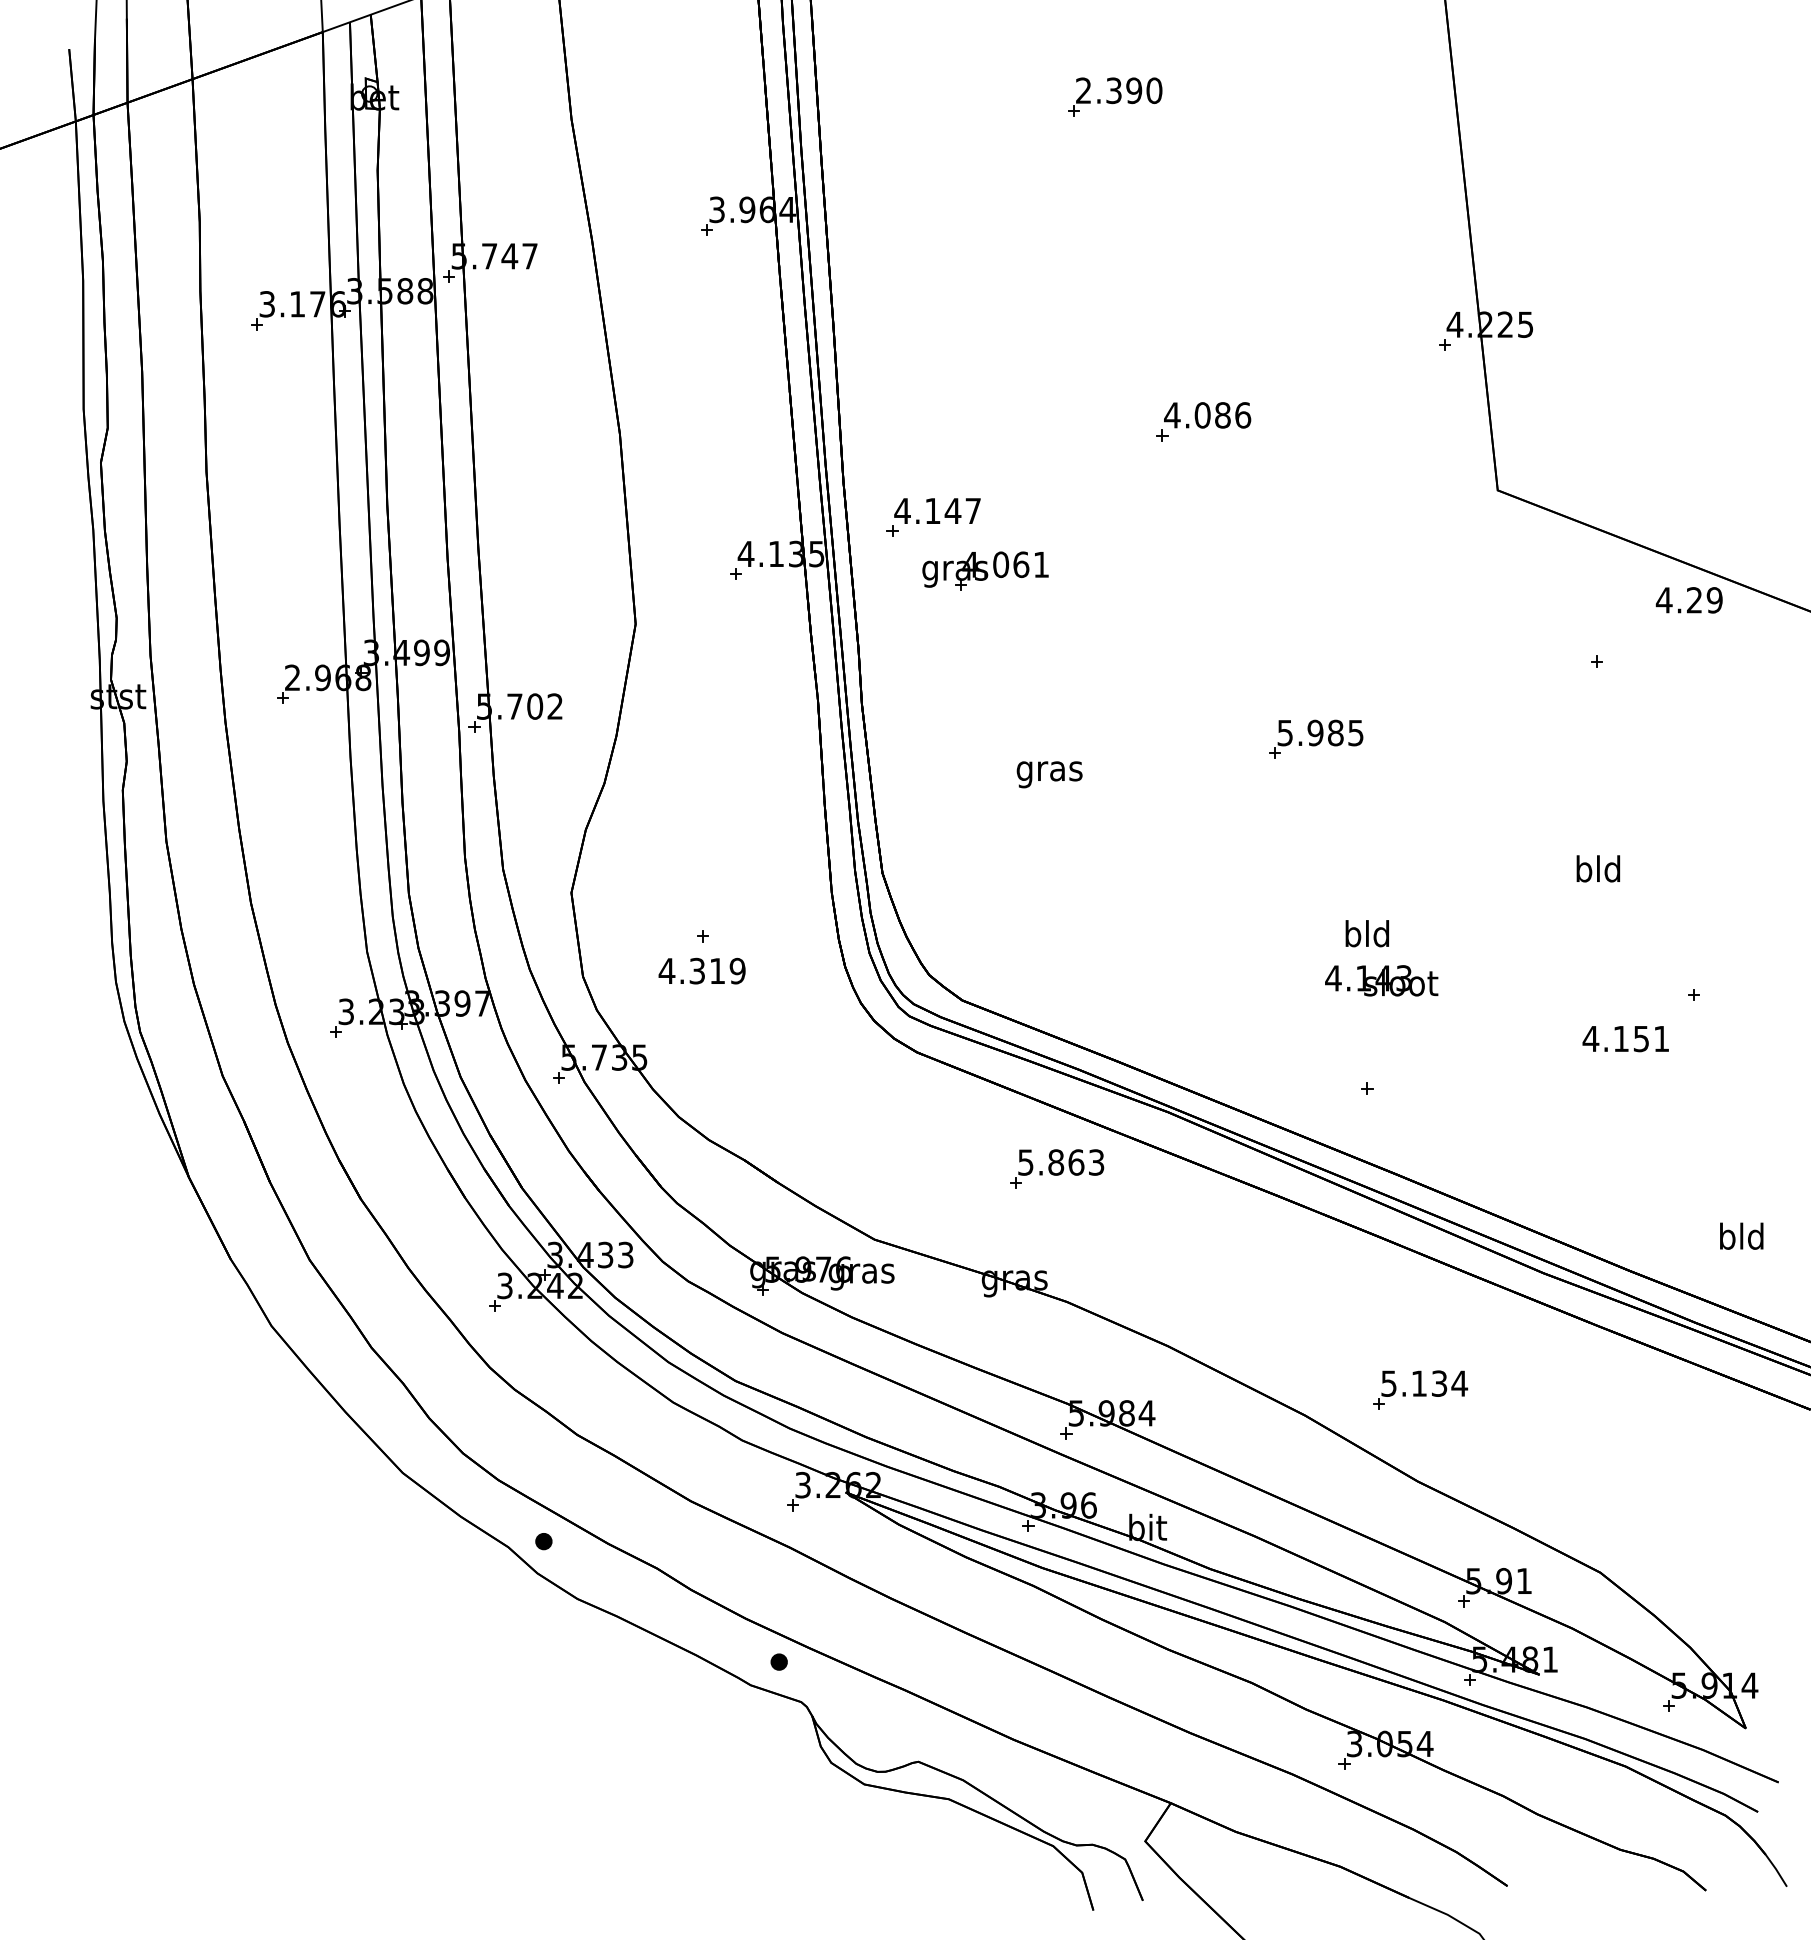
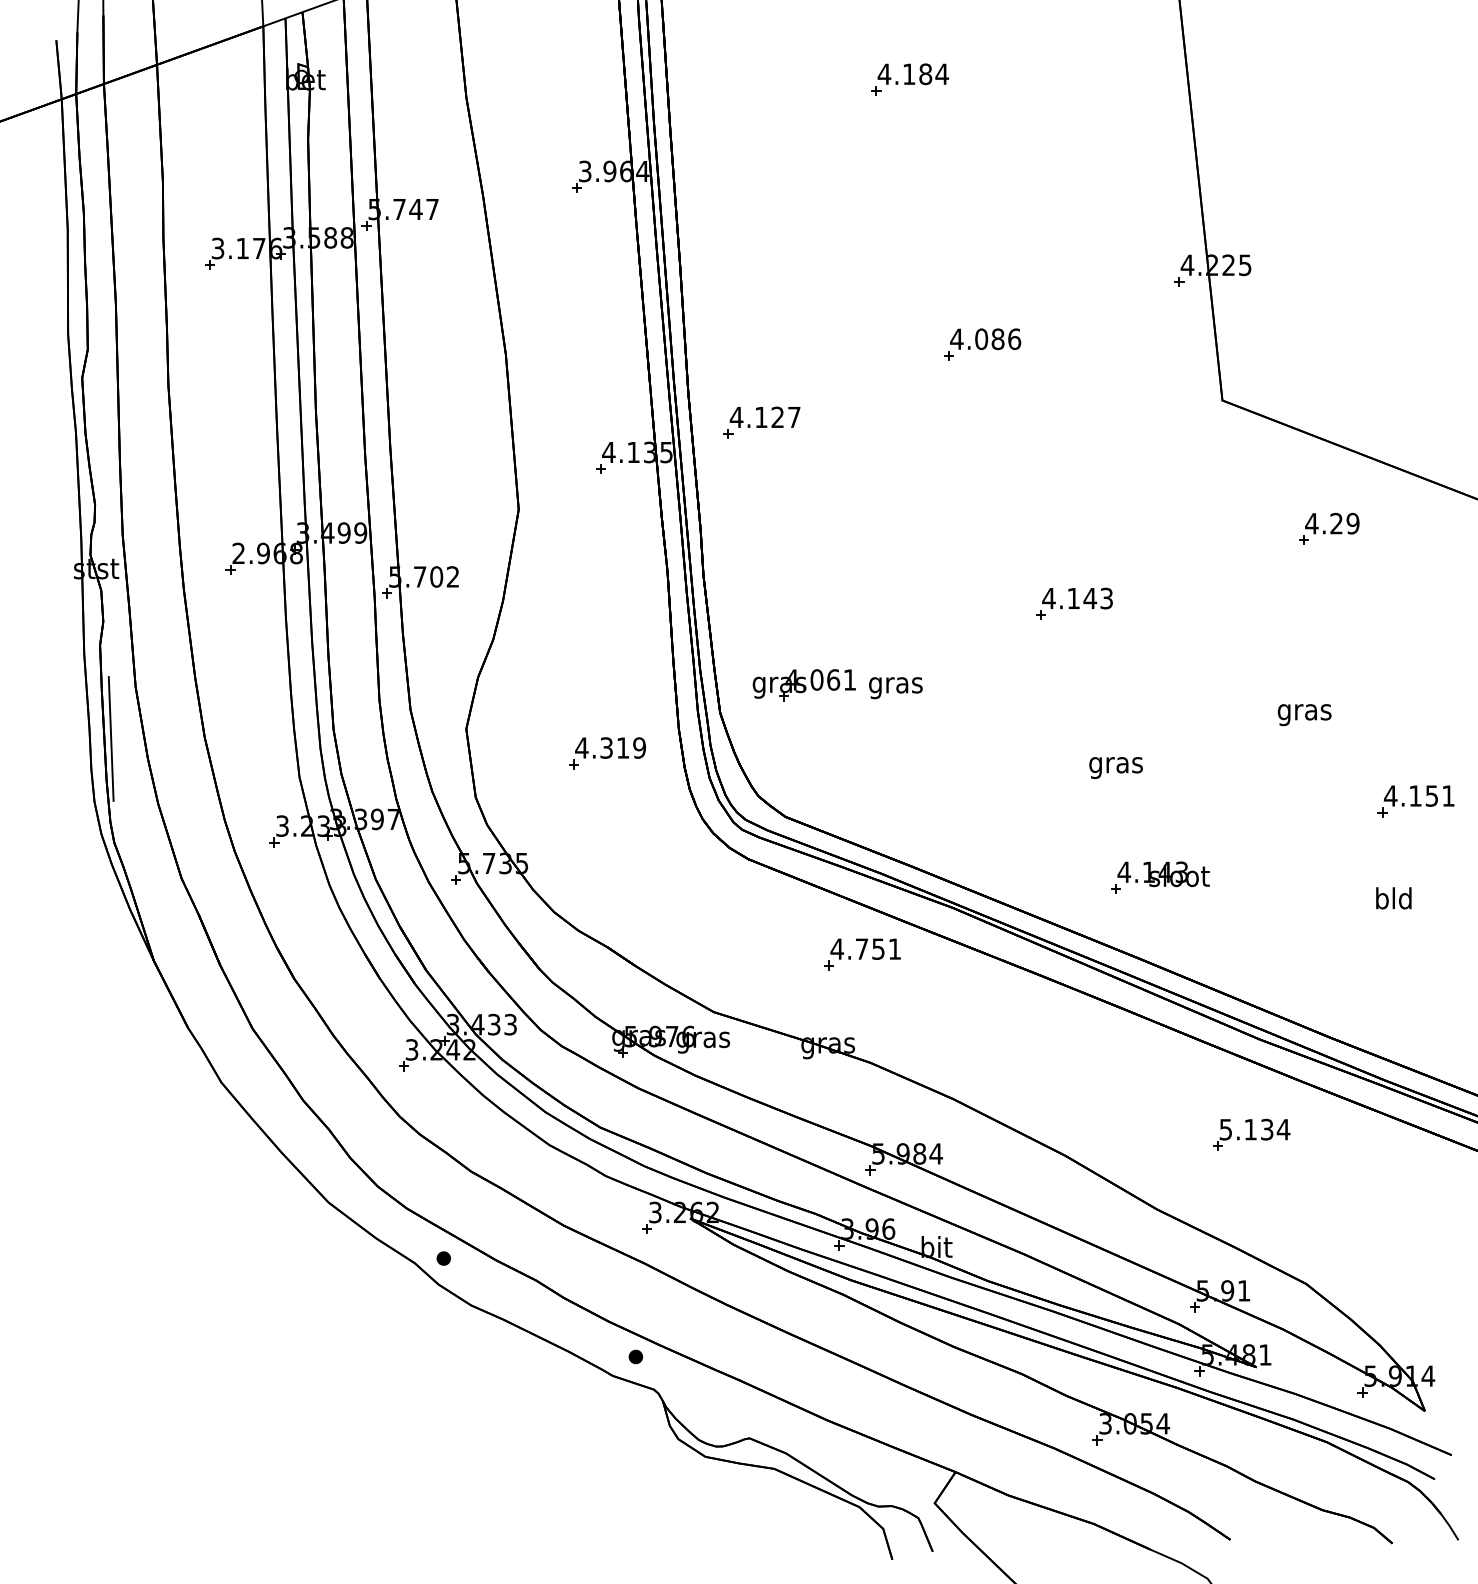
text: (1118, 90) -> (912, 74), 2.390 -> 4.184
text: (952, 510) -> (777, 416), 4.147 -> 4.127
part: (985, 570) -> (804, 684), moved
text: (1688, 600) -> (1331, 523), moved
text: (1319, 732) -> (1076, 598), 5.985 -> 4.143
text: (1049, 774) -> (895, 687), moved
text: (1598, 872) -> (1304, 712), bld -> gras
line: (136, 904) -> (111, 738), added
text: (1367, 937) -> (1116, 765), bld -> gras
text: (701, 970) -> (610, 747), moved
text: (1381, 980) -> (1163, 874), moved
text: (1625, 1039) -> (1418, 796), moved
text: (1060, 1162) -> (865, 949), 5.863 -> 4.751
text: (1741, 1235) -> (1393, 897), moved
part: (1420, 1389) -> (1251, 1134), moved

